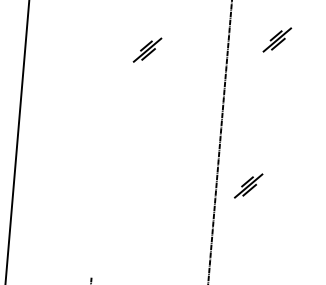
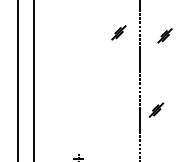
part: (276, 39) -> (164, 35), moved
part: (146, 49) -> (118, 32), moved
part: (248, 184) -> (156, 109), moved

